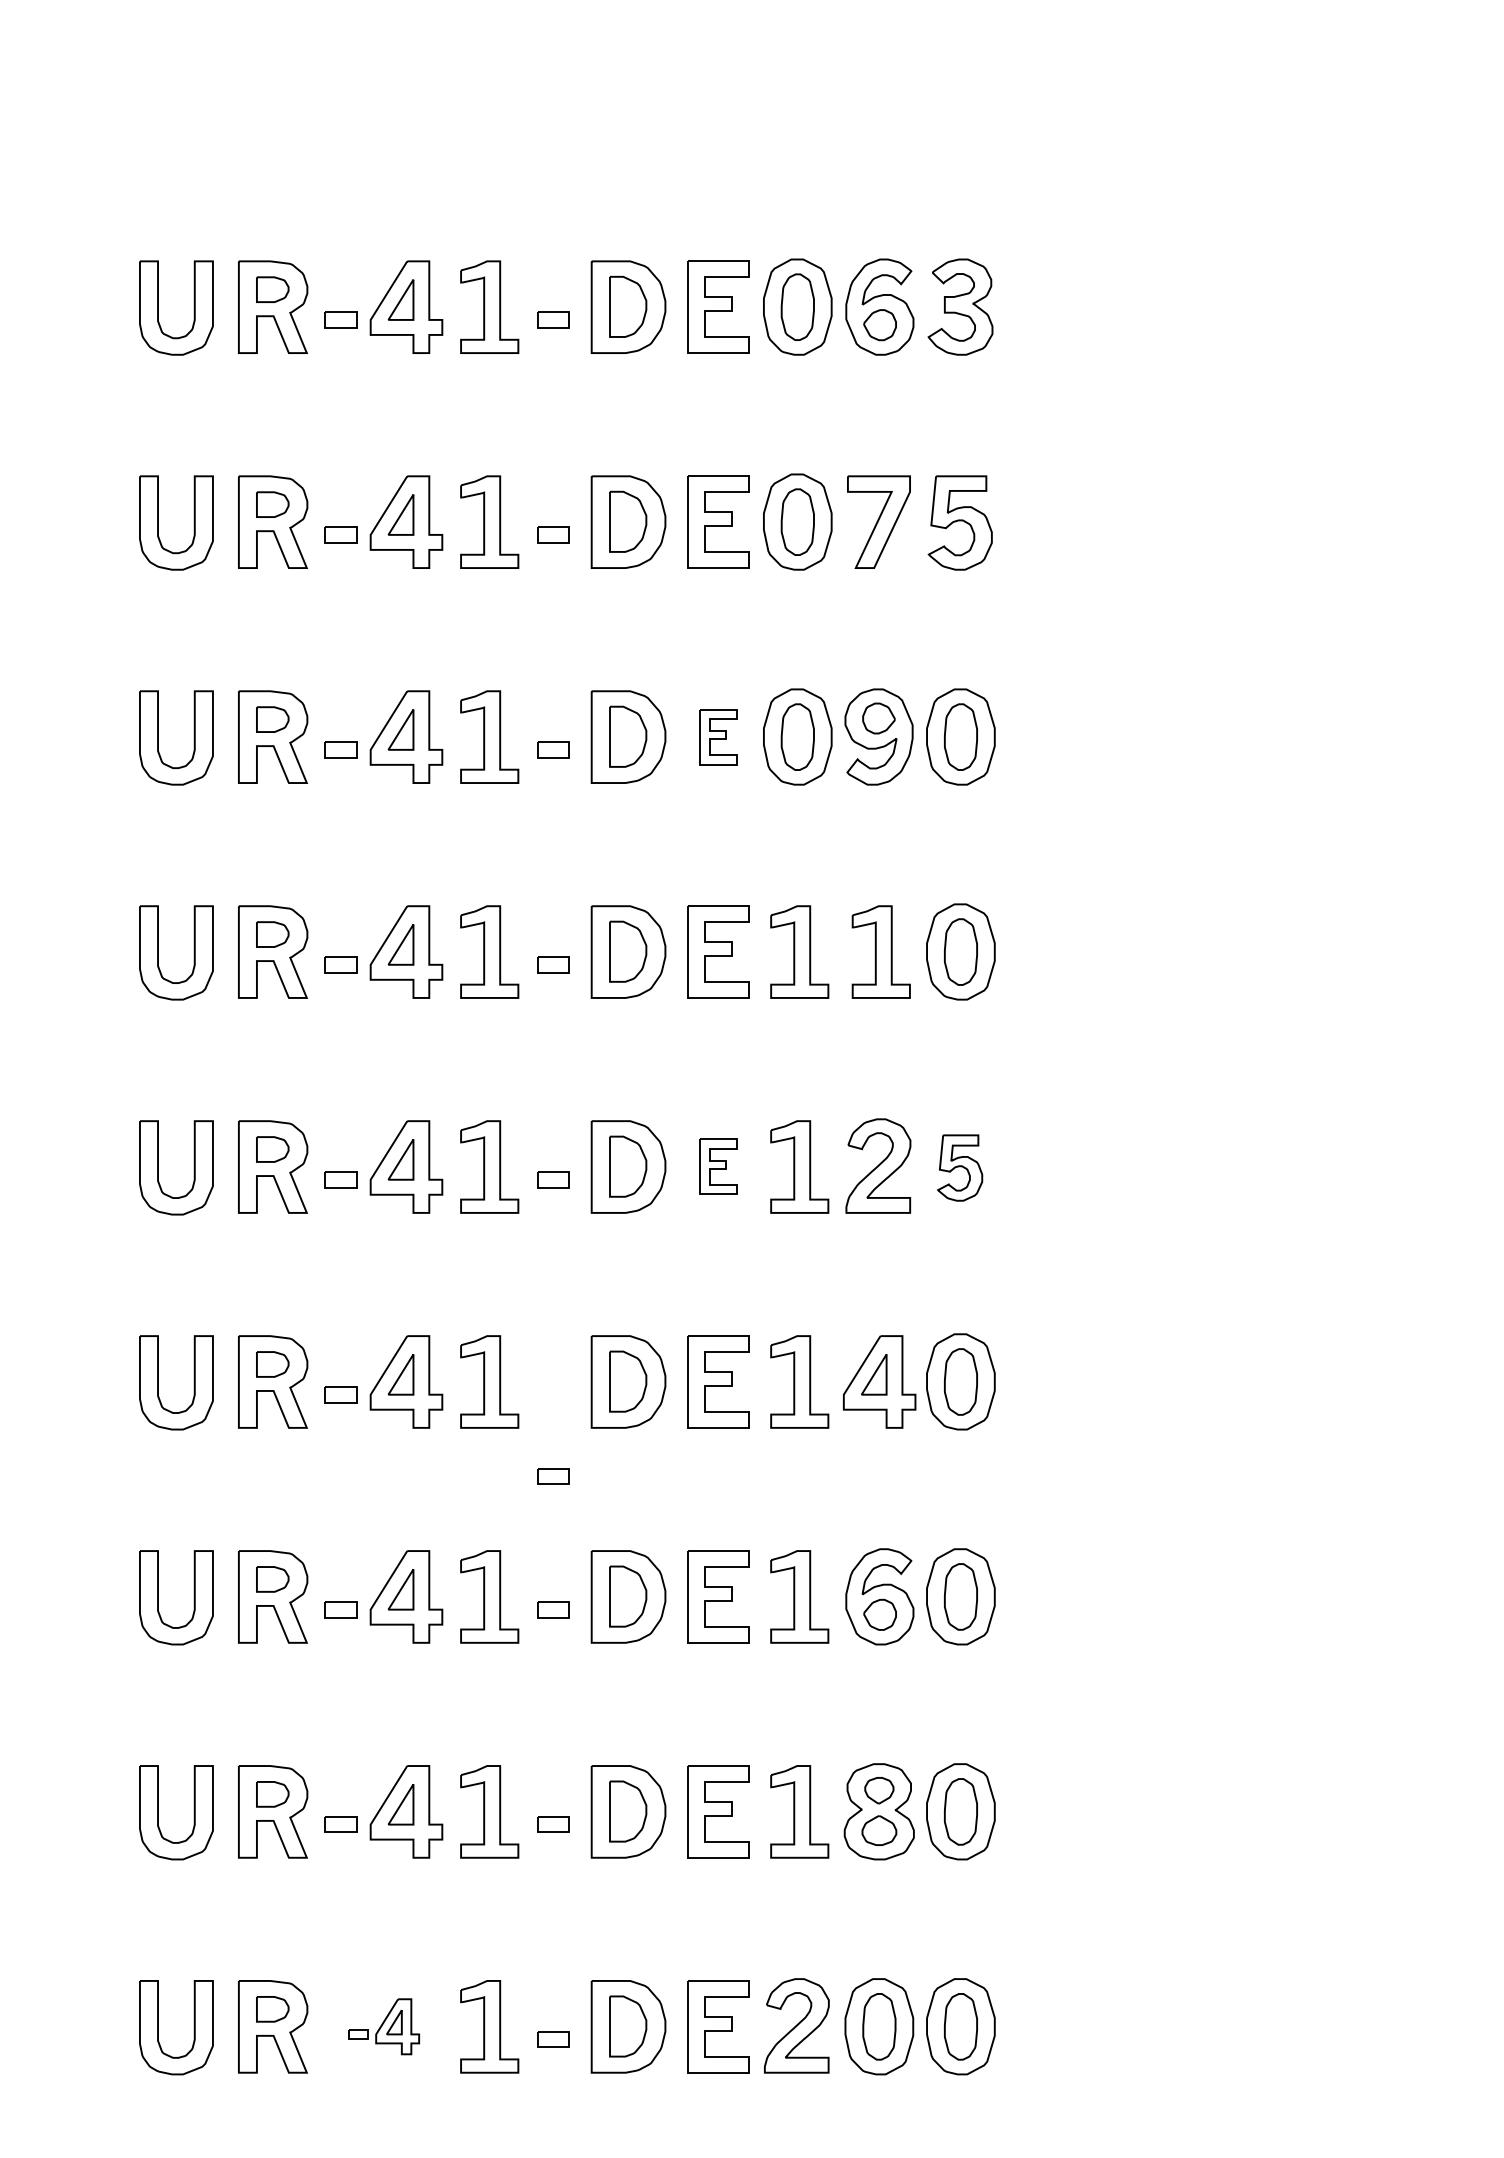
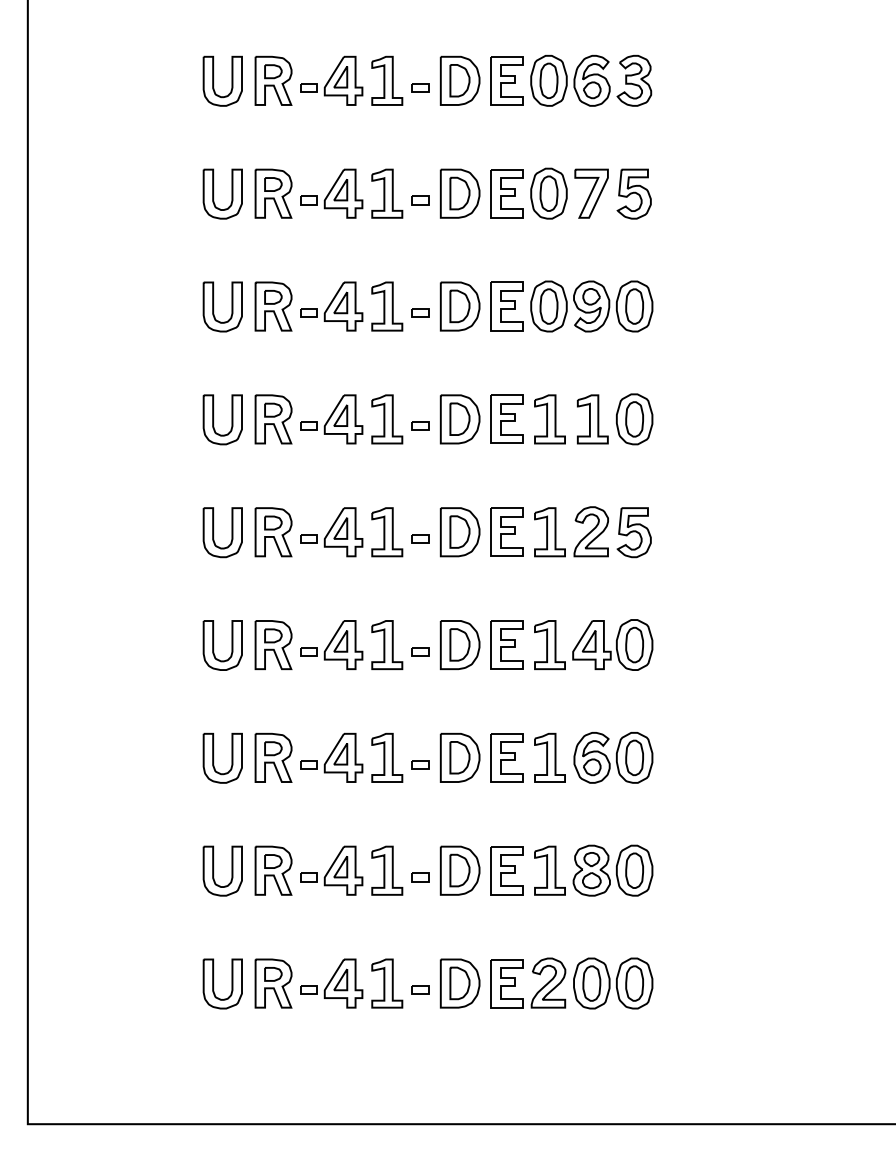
part: (716, 736) -> (506, 306), size x1.67
part: (716, 1165) -> (506, 531), size x1.67
part: (958, 1167) -> (633, 532), size x1.43
part: (553, 1476) -> (420, 651), moved
part: (383, 2026) -> (331, 983), size x1.67

